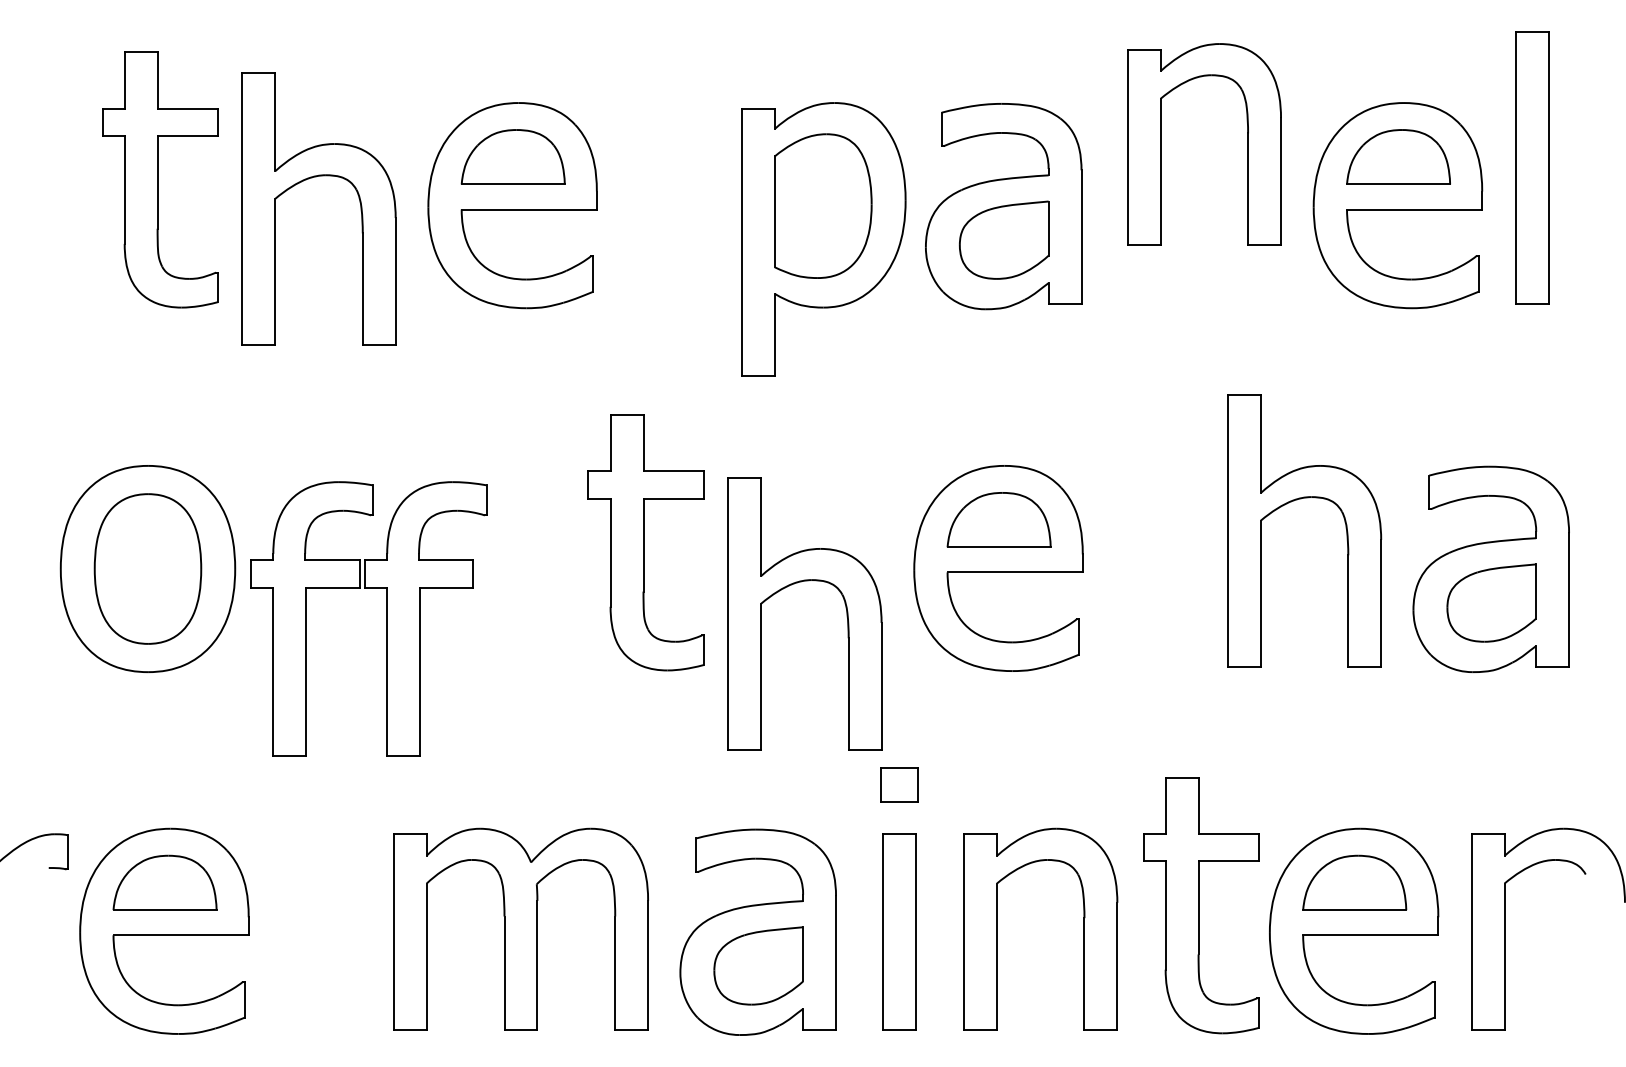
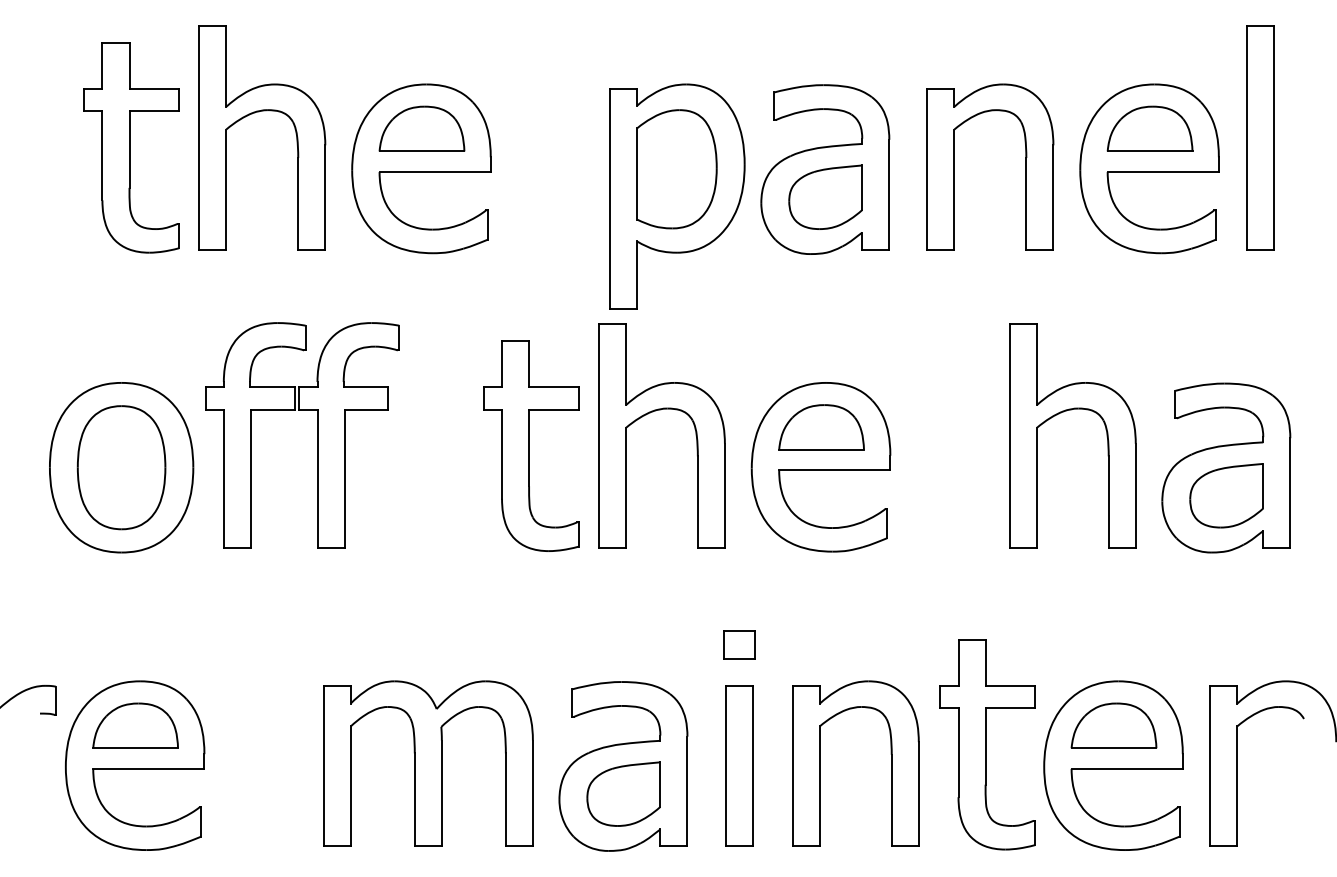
part: (1161, 144) -> (955, 167), moved
part: (306, 180) -> (251, 114), moved
part: (794, 584) -> (653, 412), moved
part: (386, 618) -> (316, 435), moved

